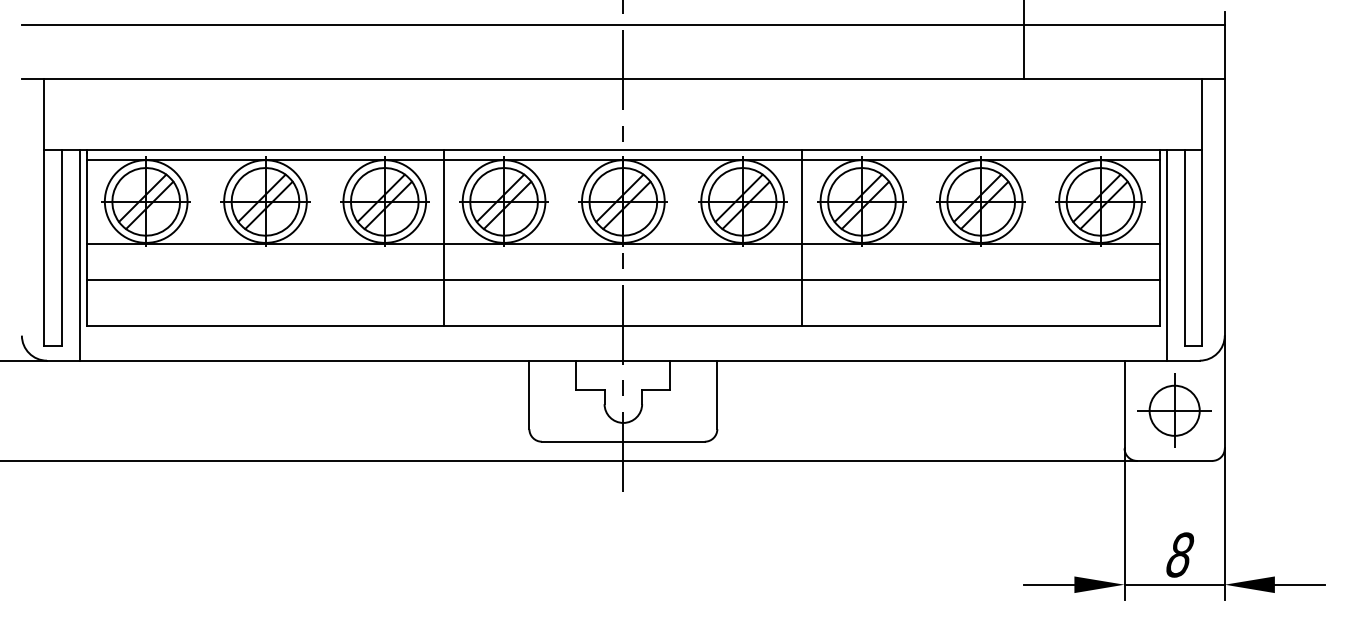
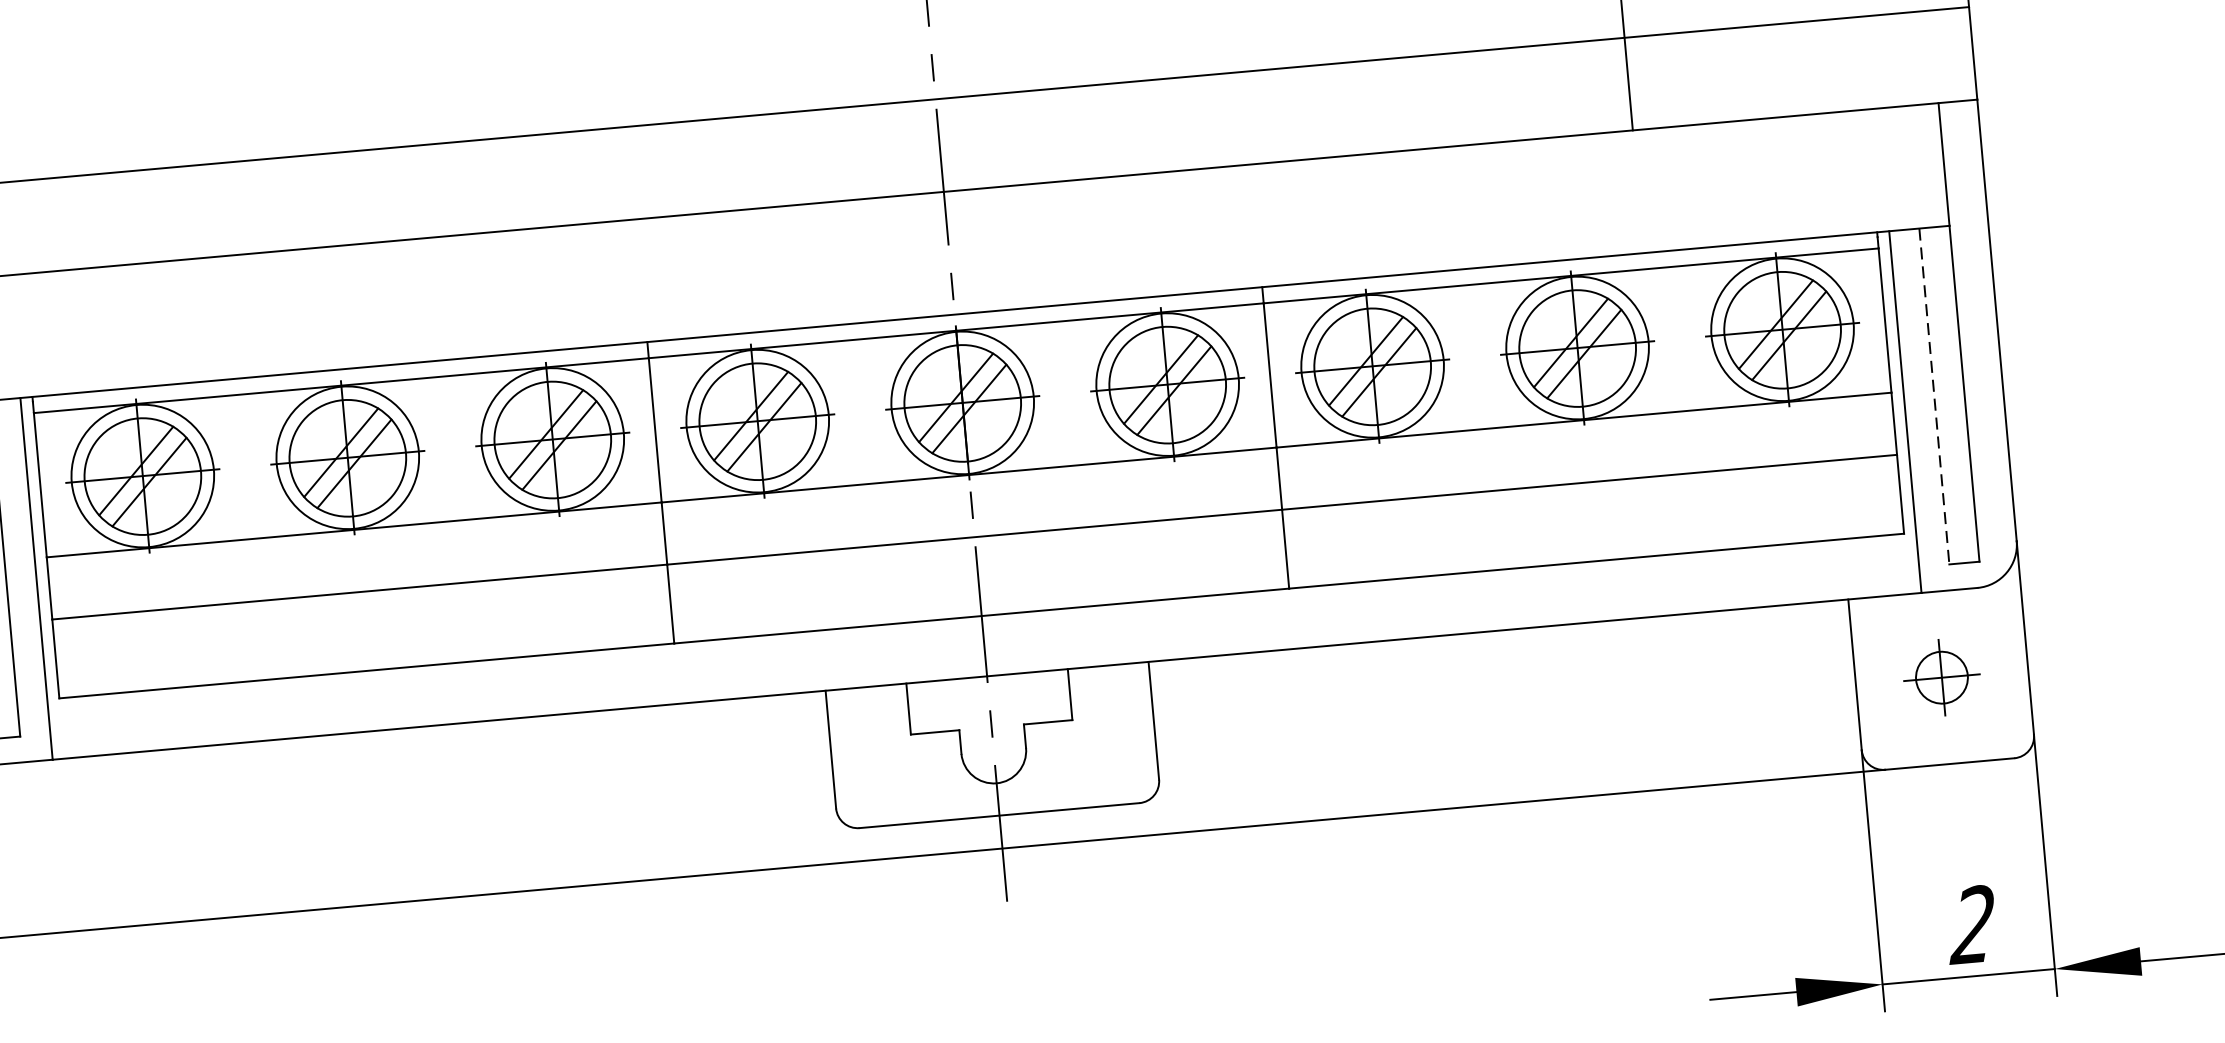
line: (1184, 247) -> (1933, 395), solid -> dashed
part: (1174, 410) -> (1941, 677), size x0.6
text: (1179, 554) -> (1972, 924), 8 -> 2

